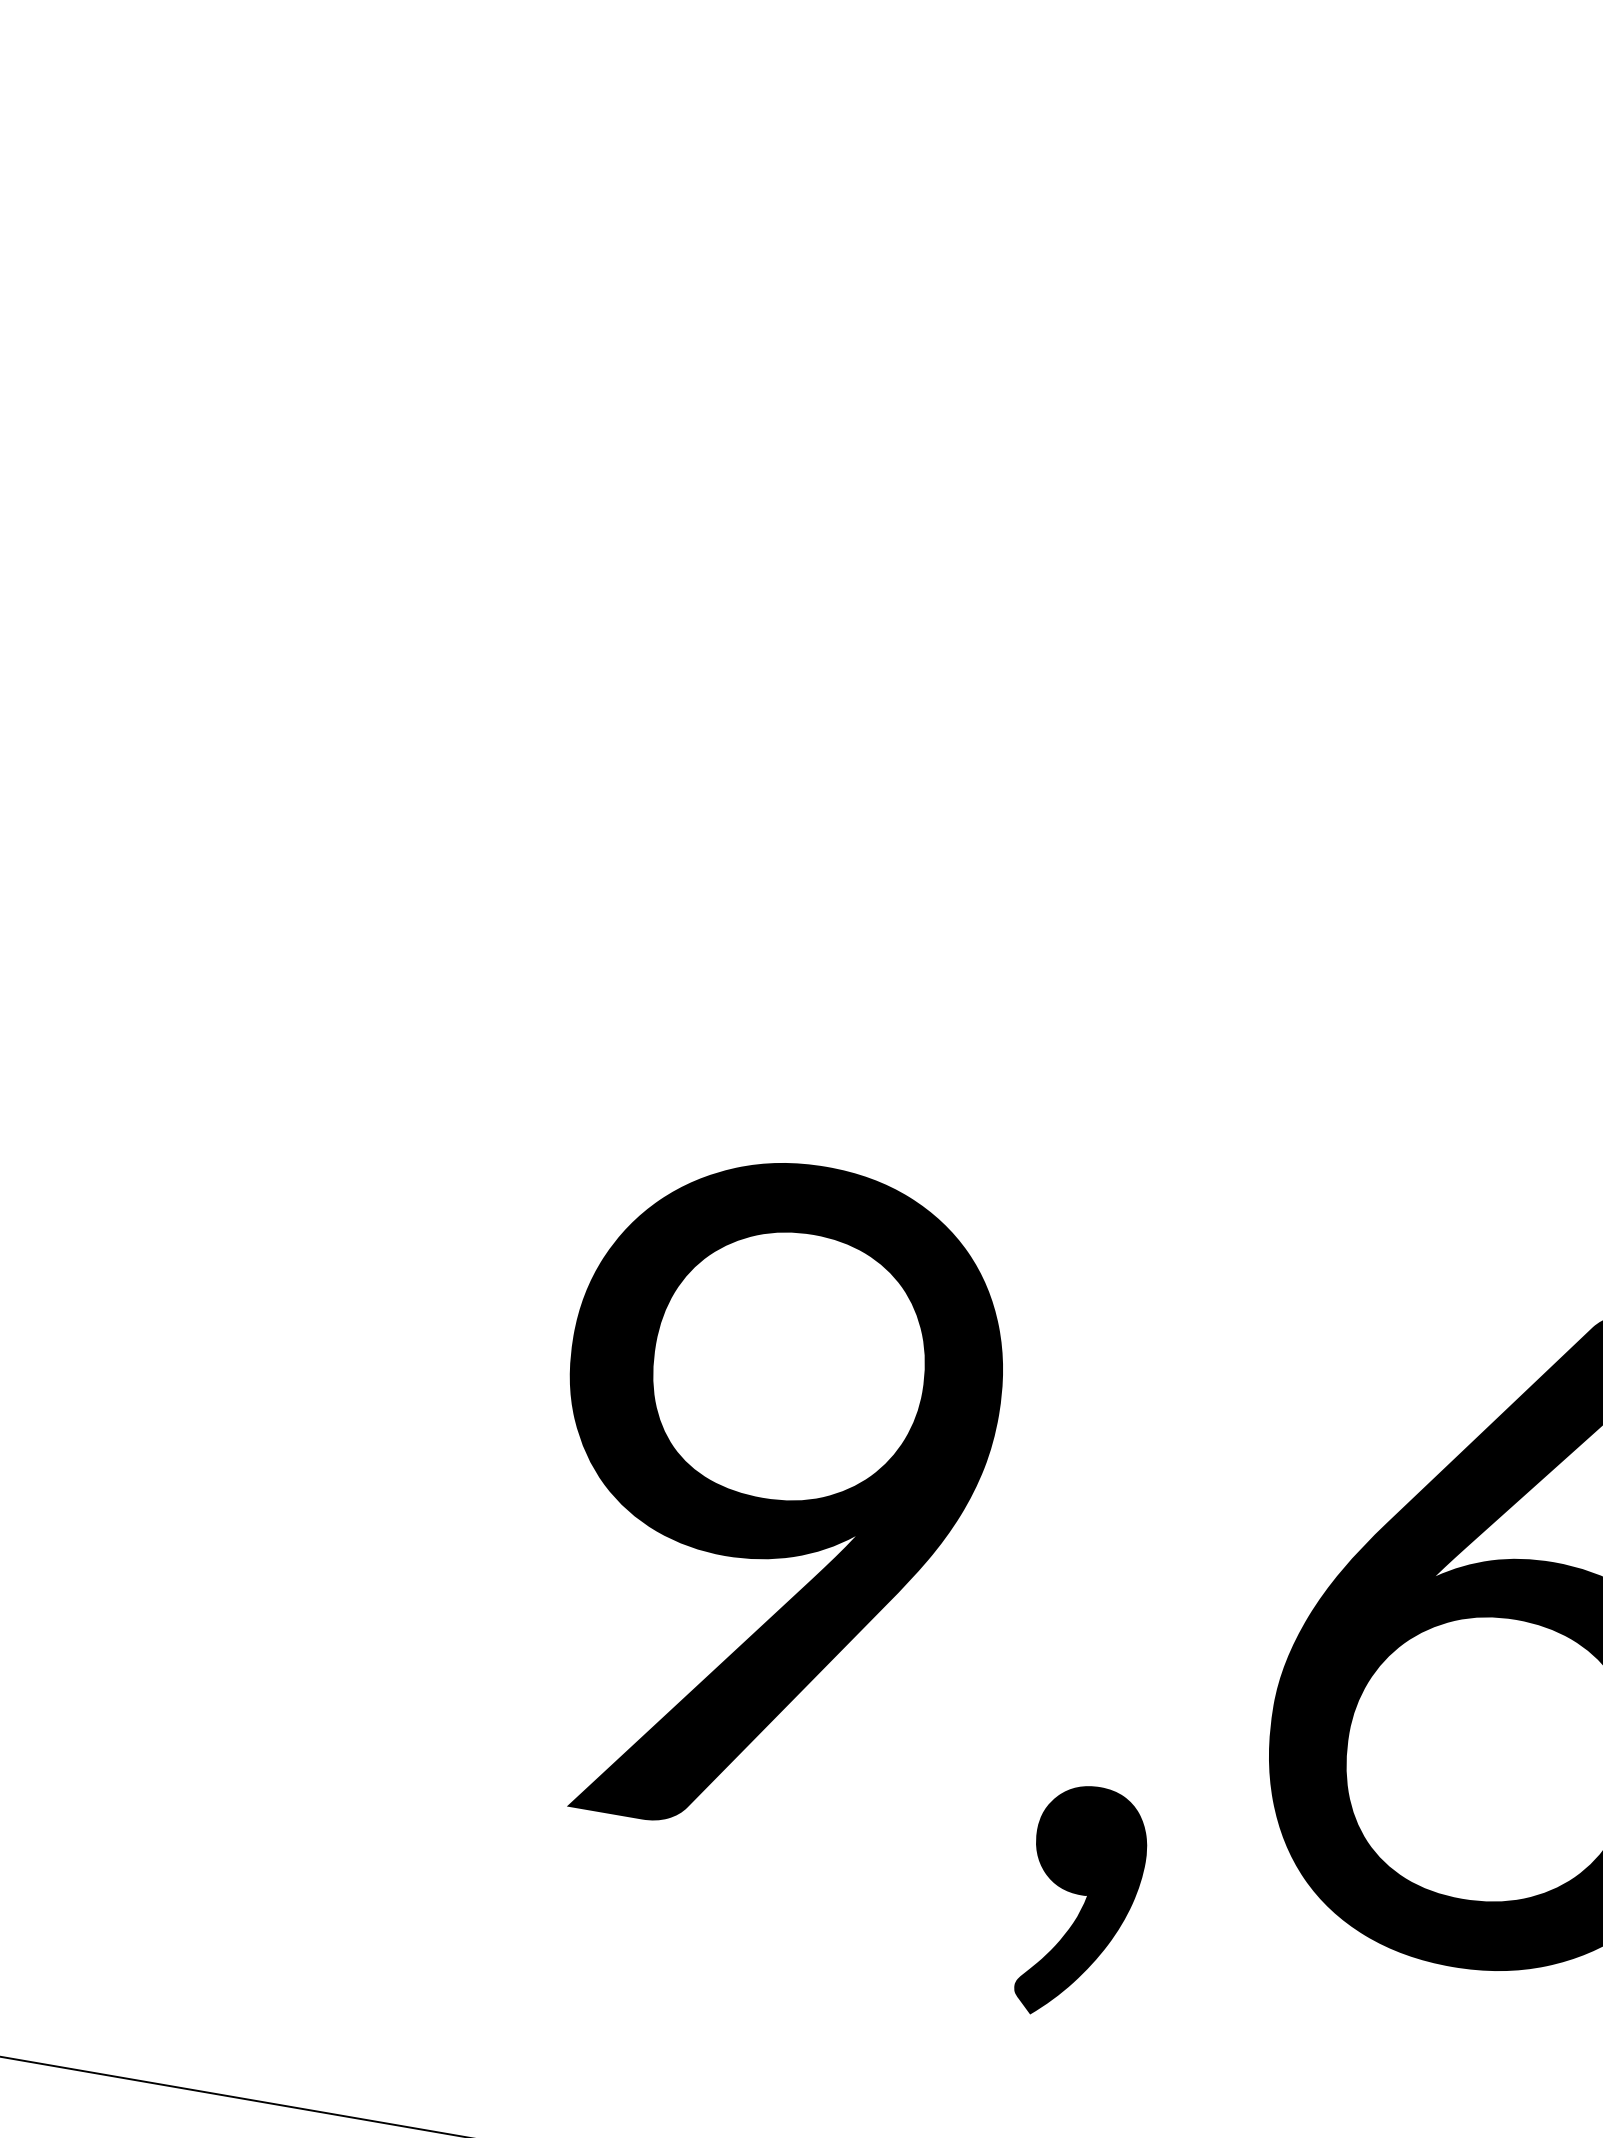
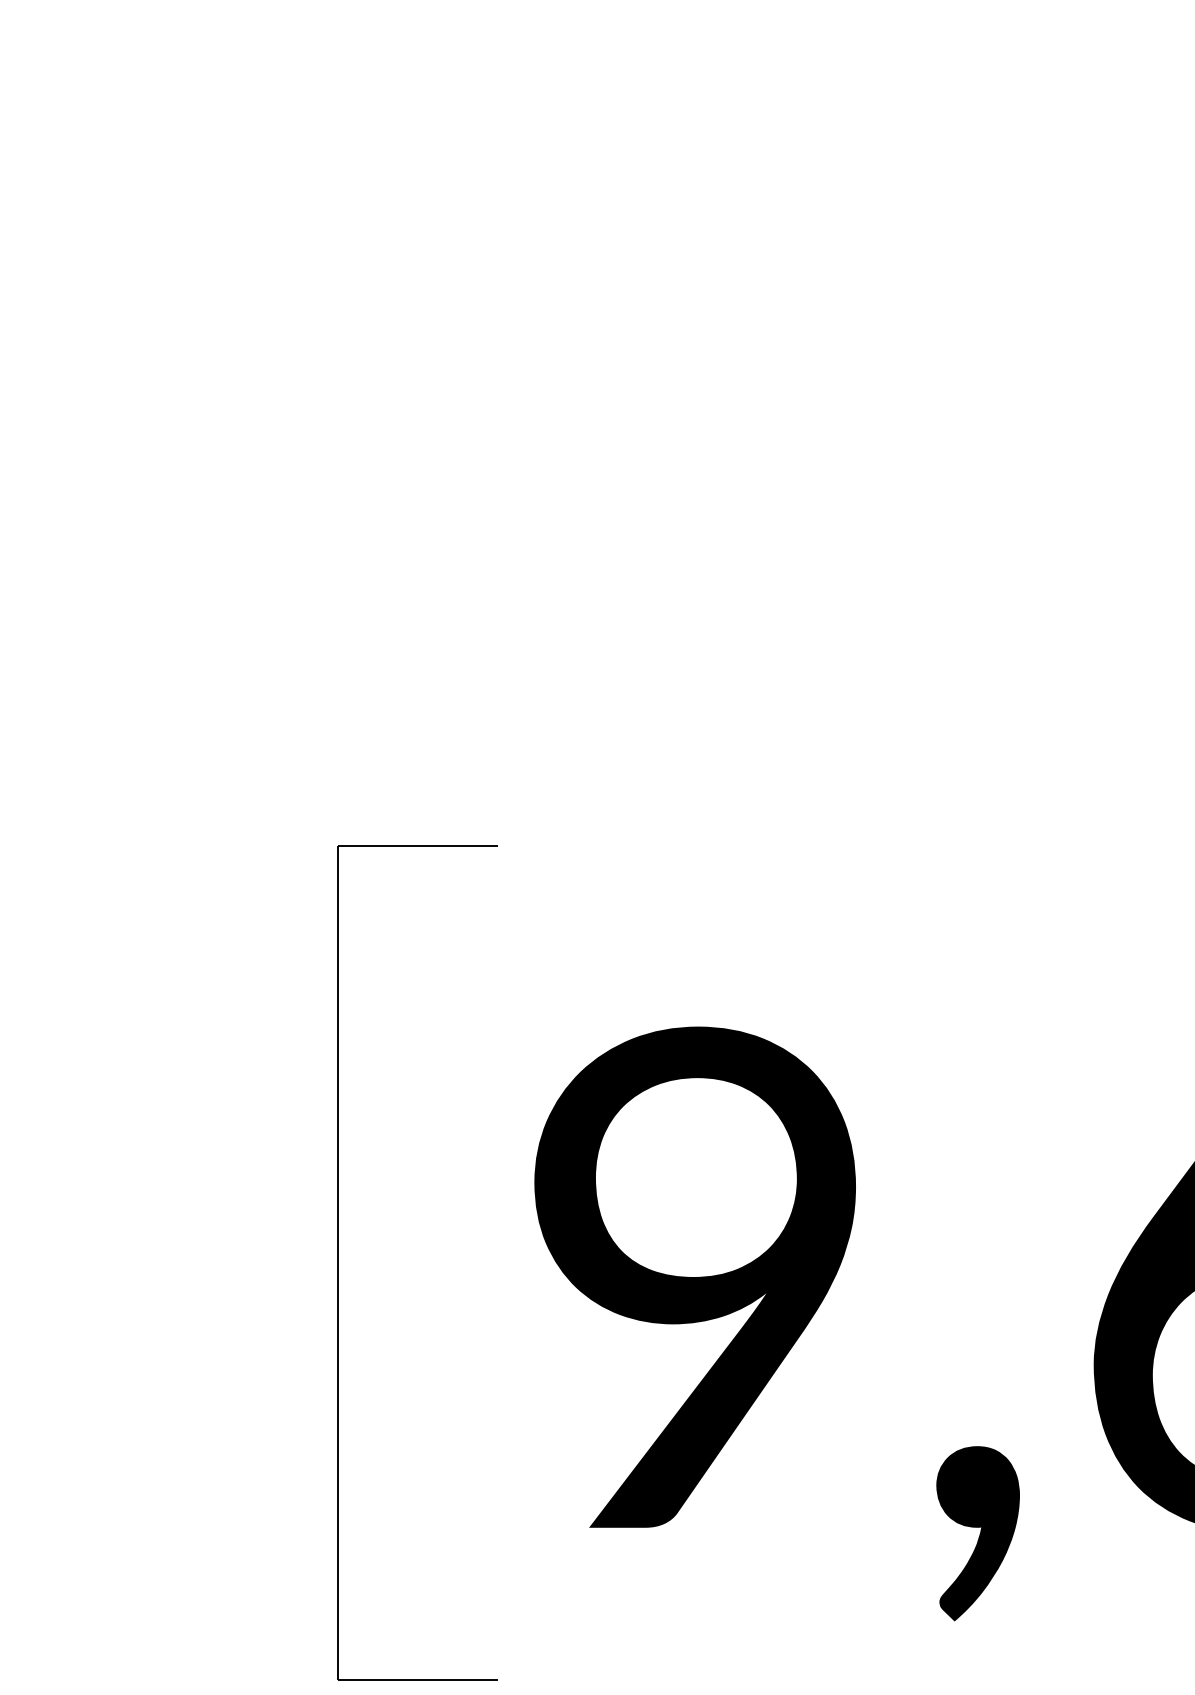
part: (295, 1397) -> (338, 1262), added

